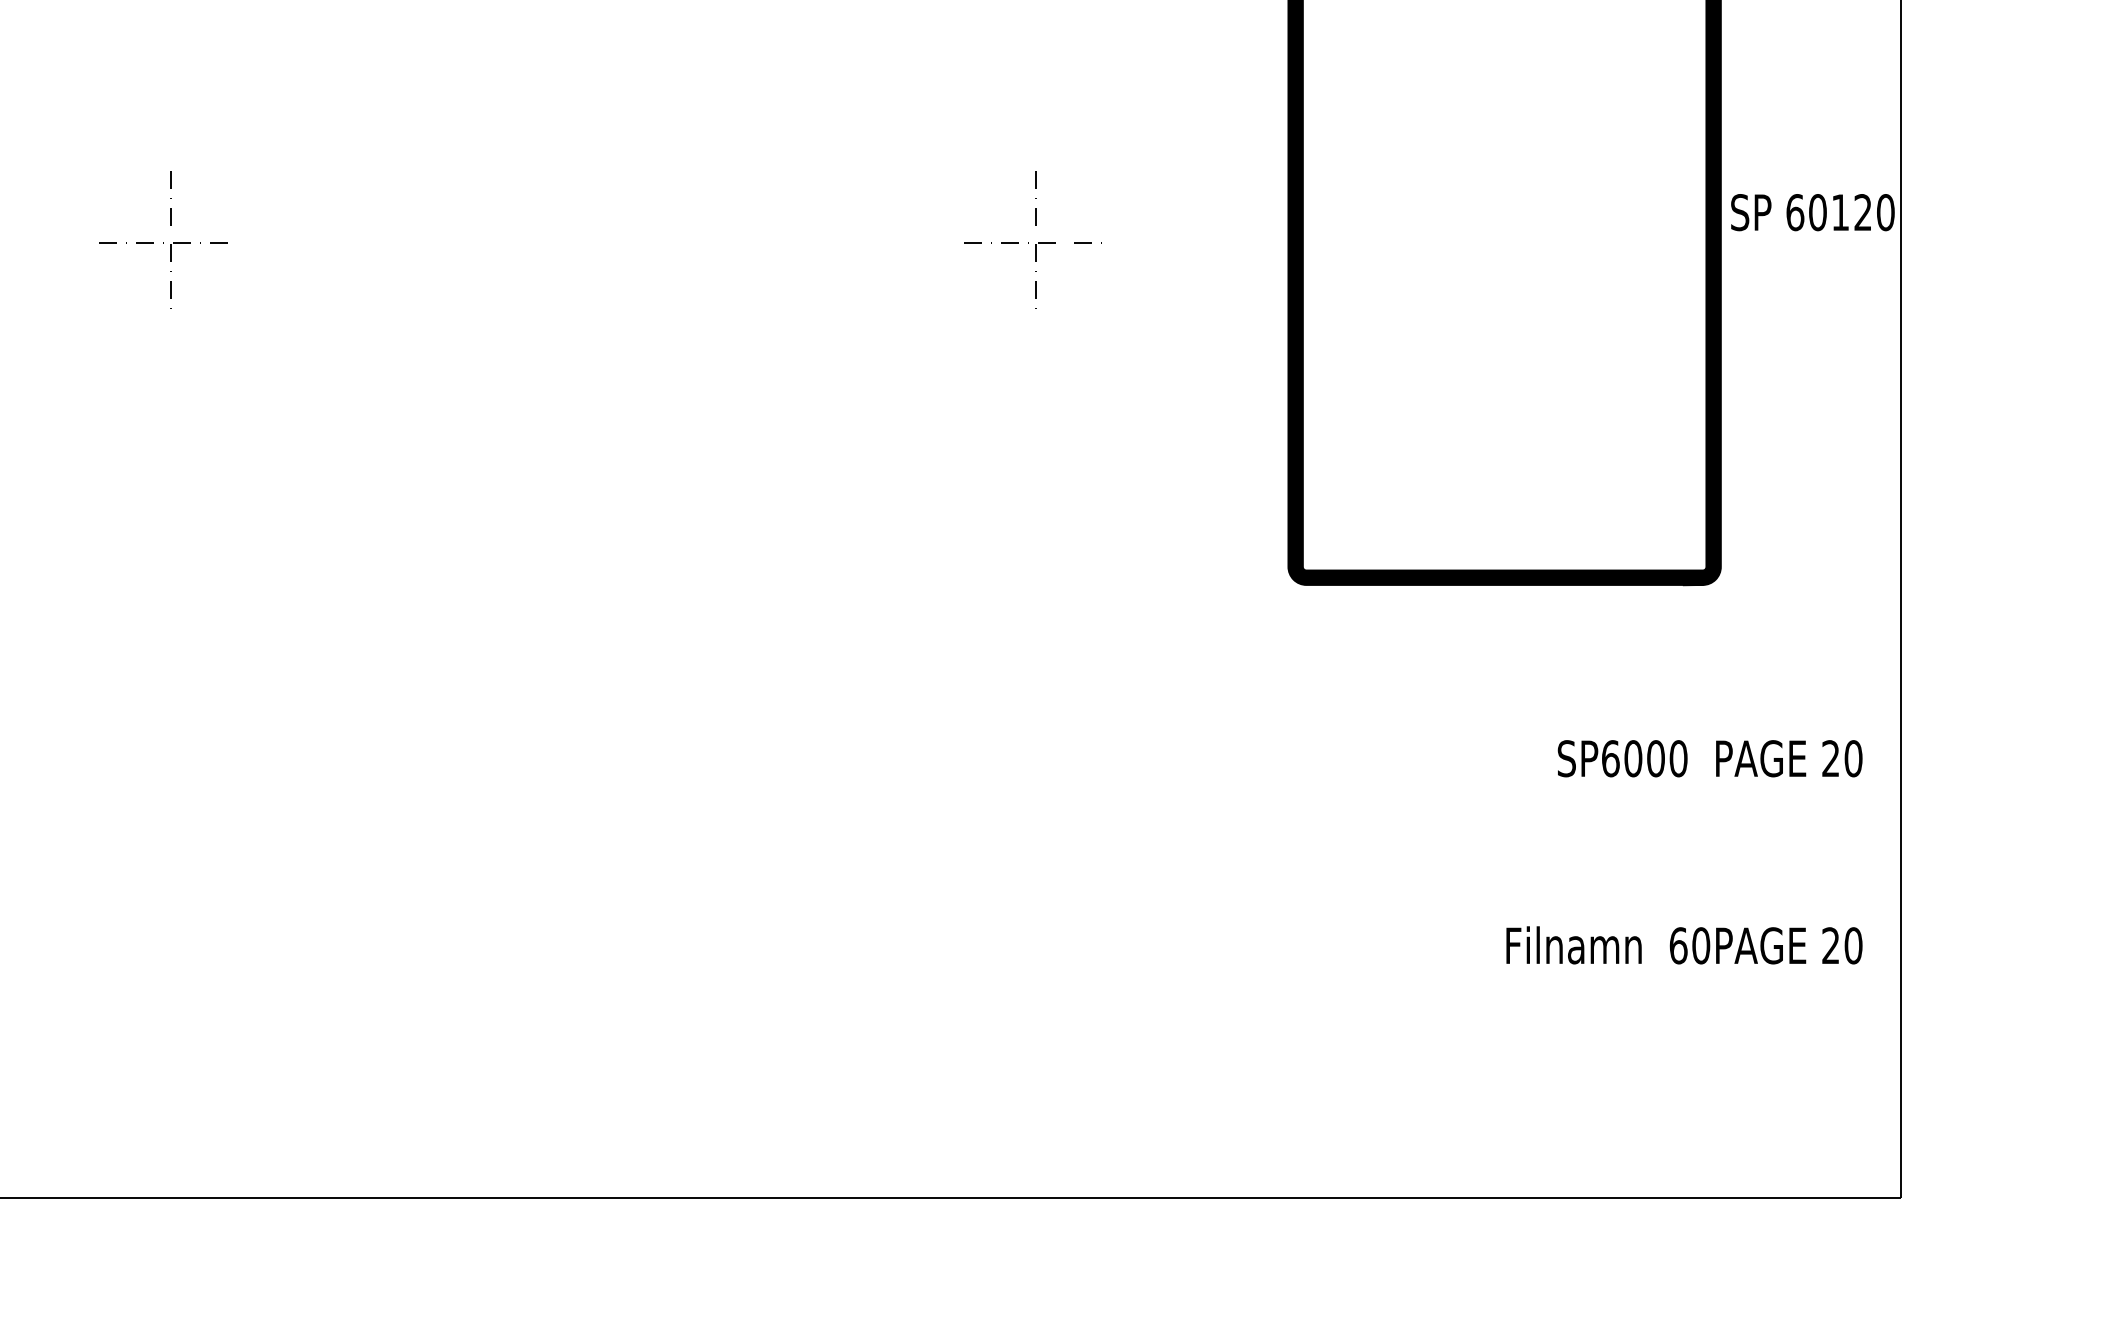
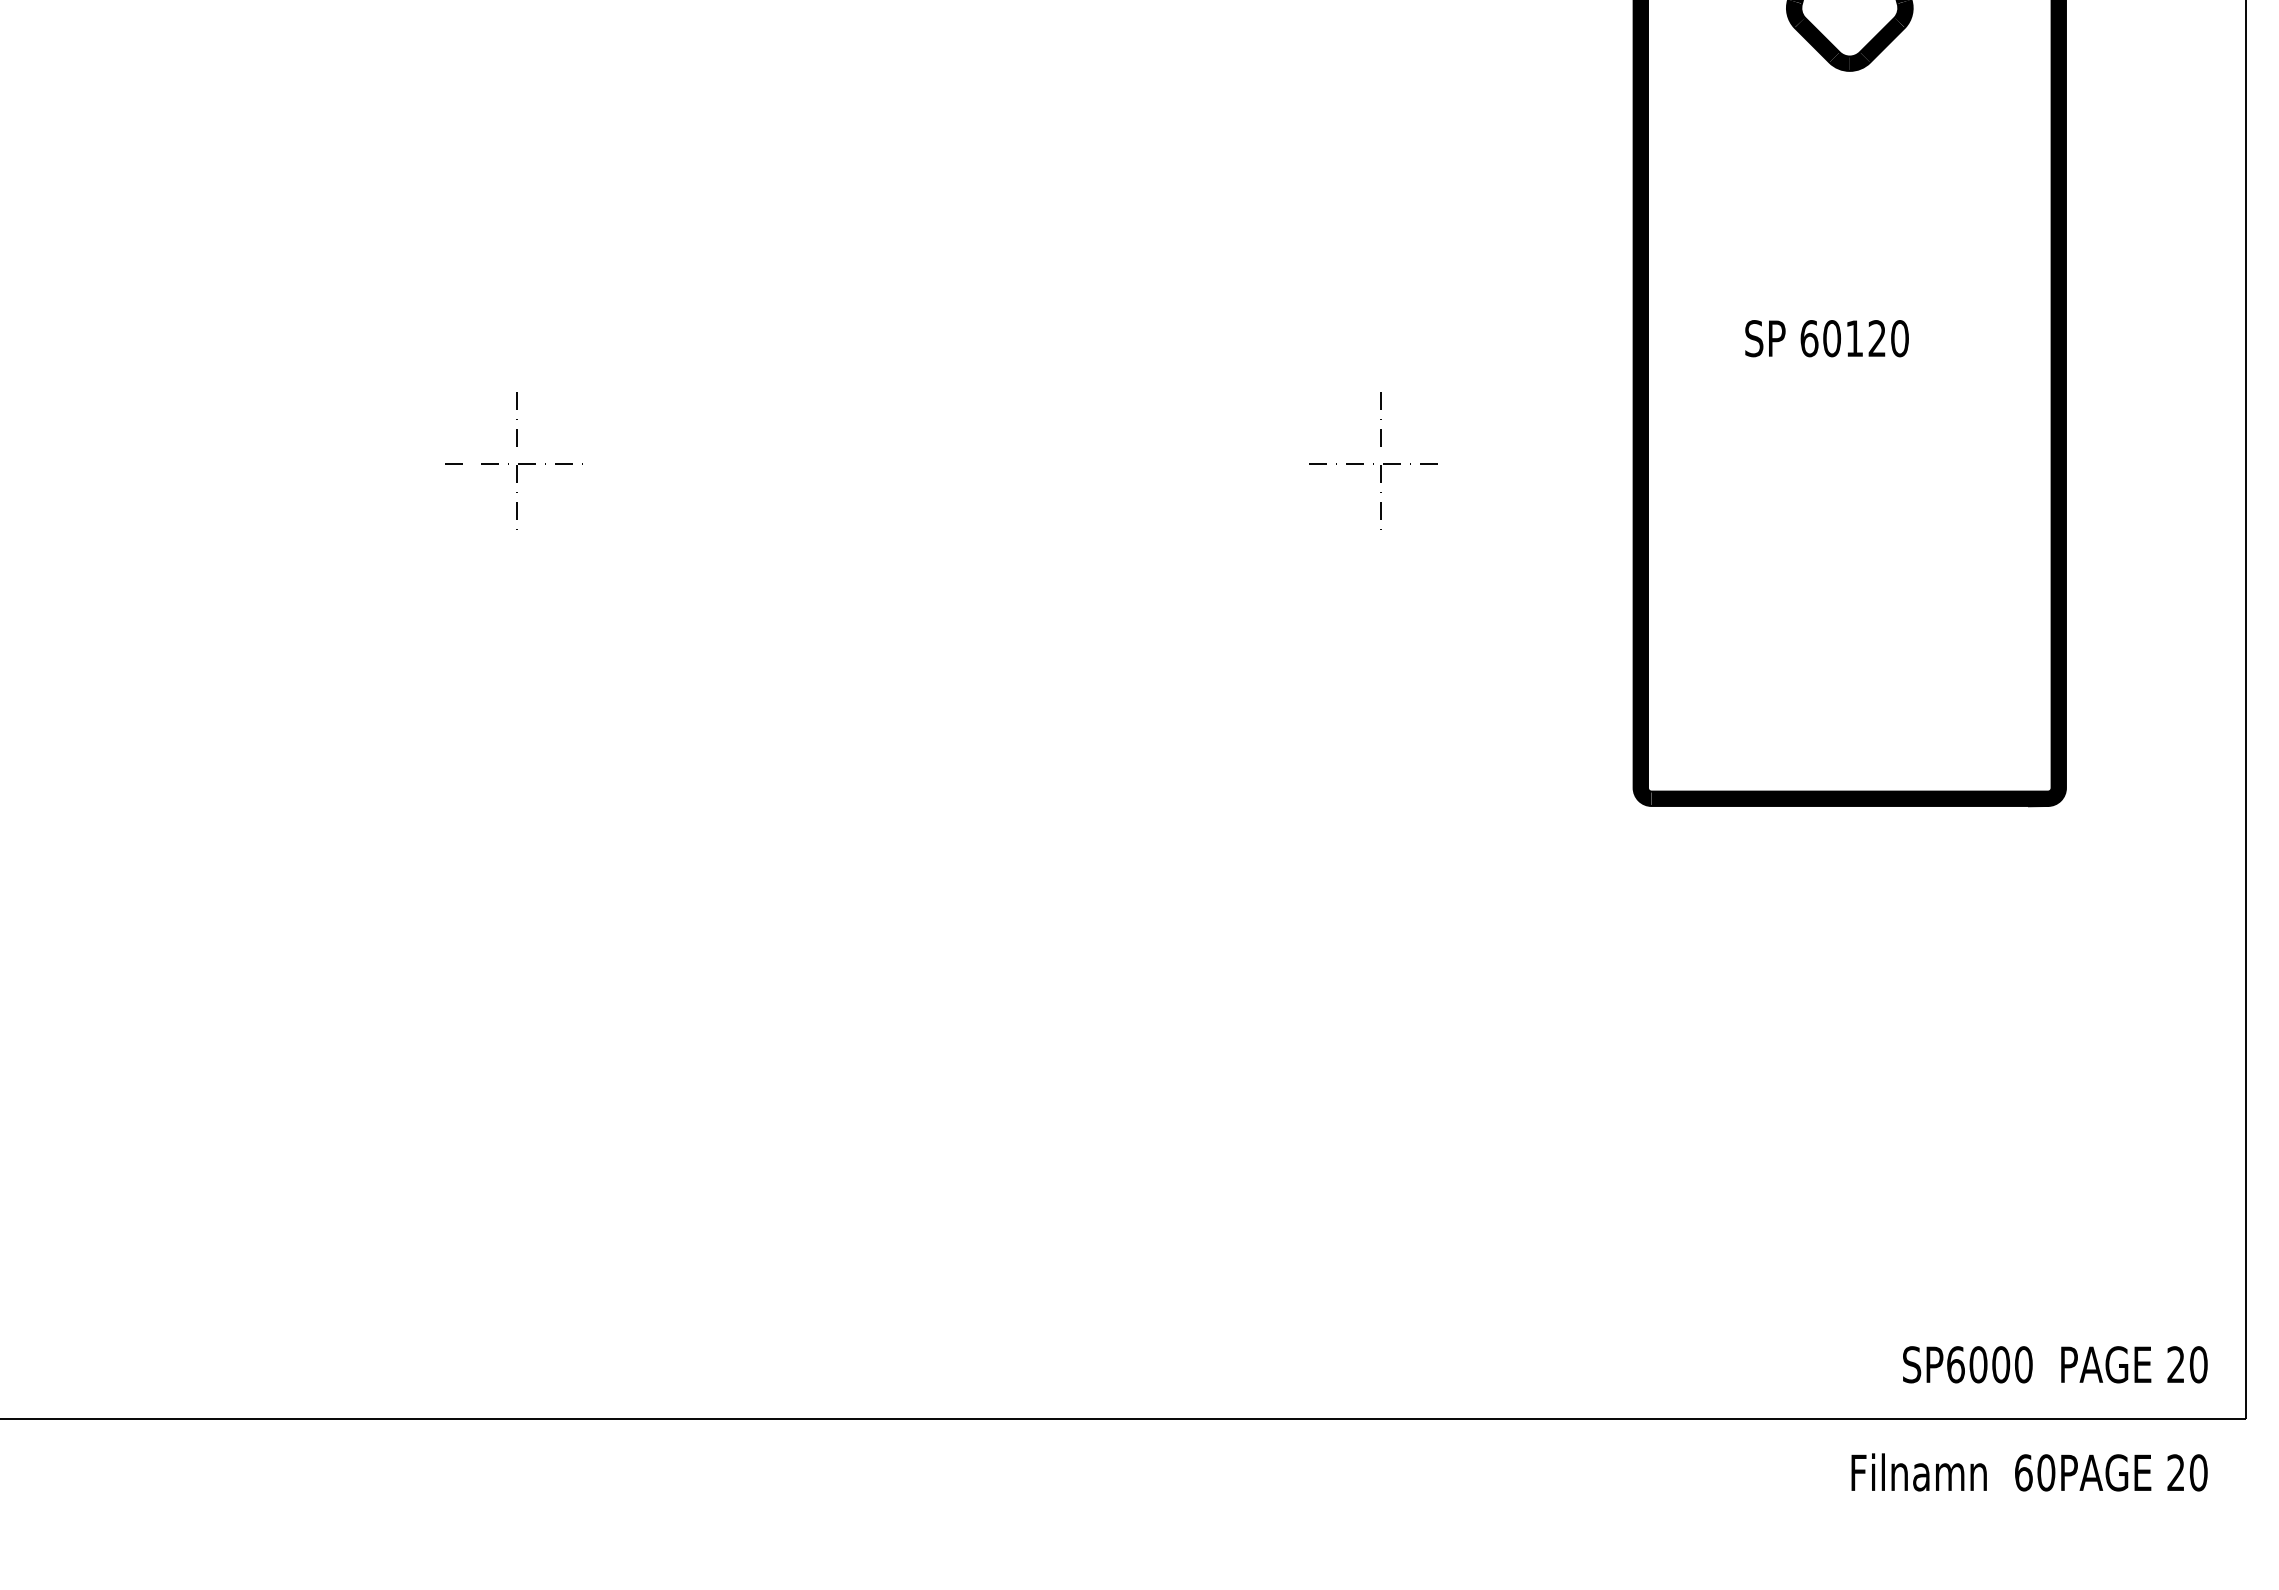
text: (1812, 212) -> (1826, 338), moved
text: (1710, 758) -> (2055, 1364), moved
text: (1684, 945) -> (2029, 1472), moved

